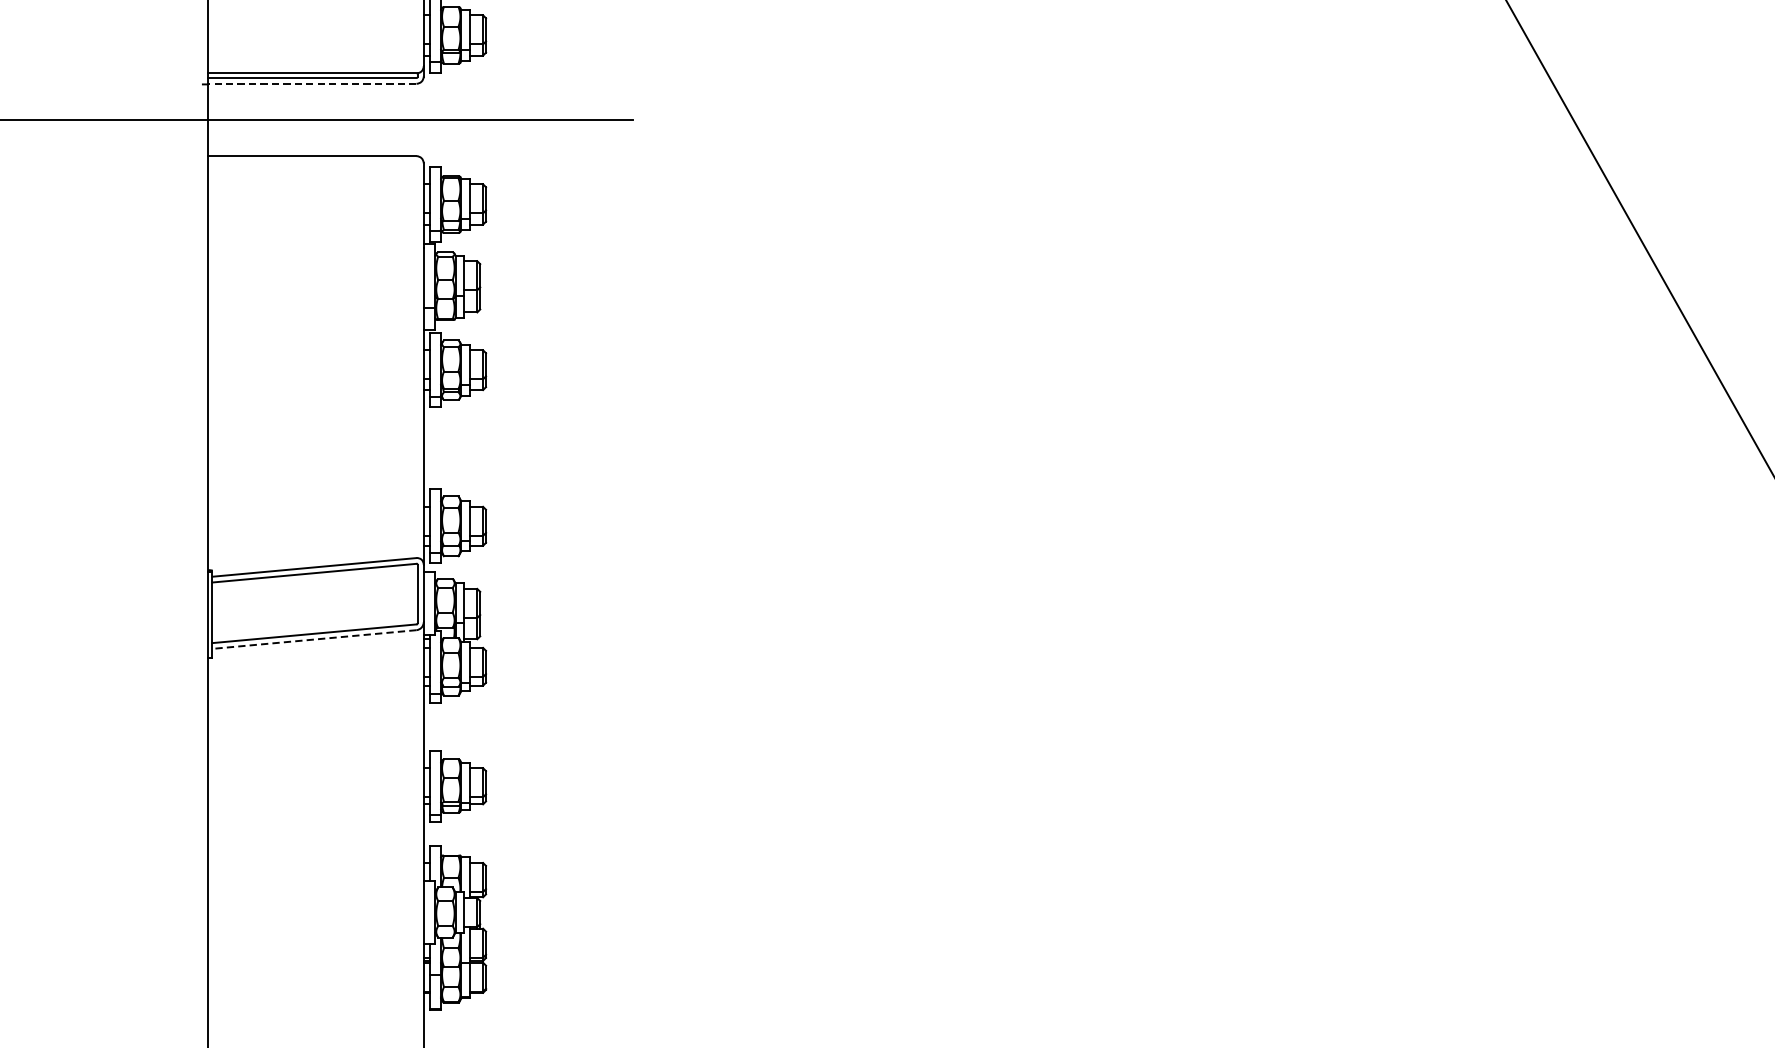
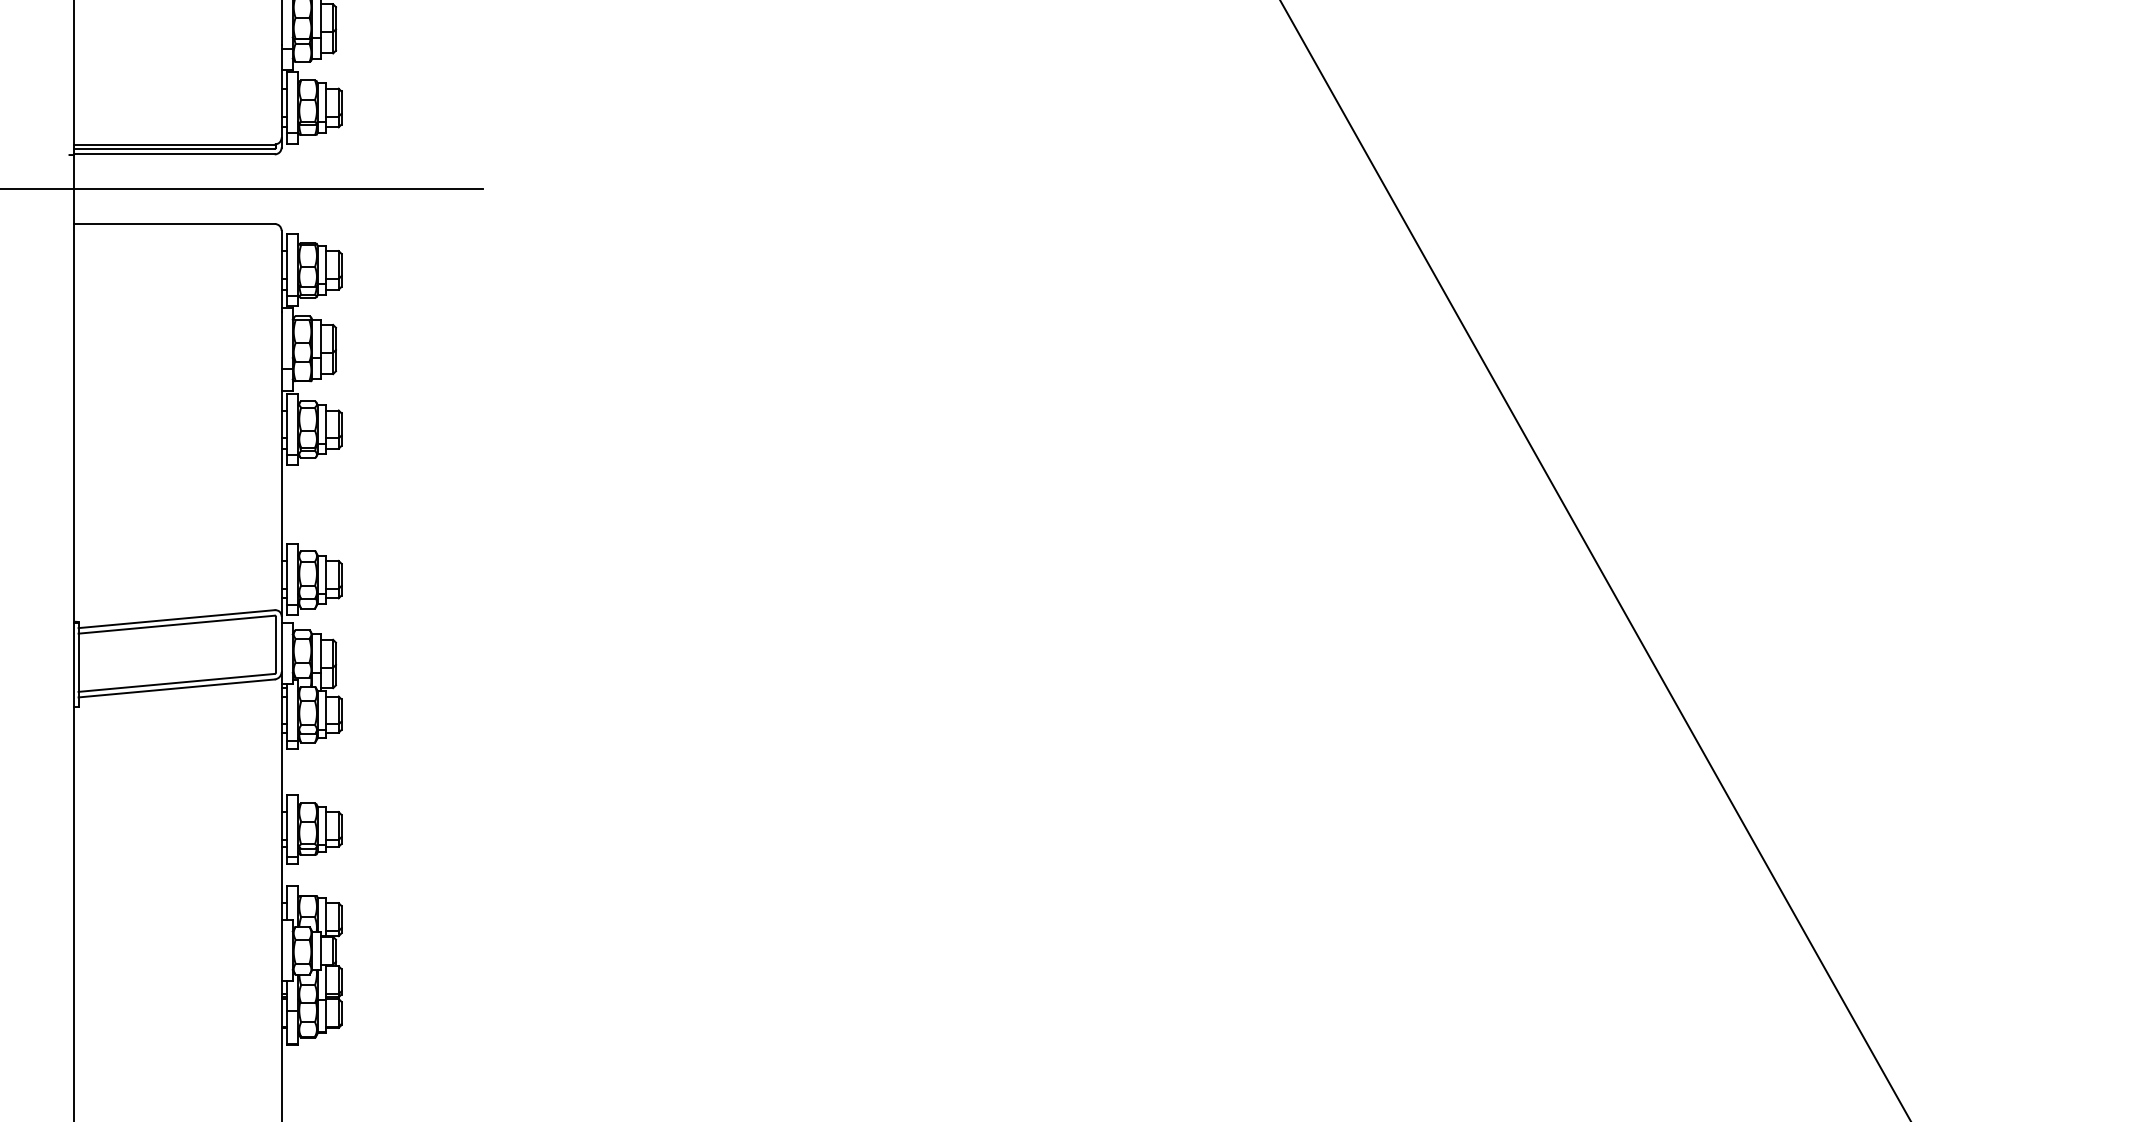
line: (312, 83) -> (174, 154), dashed -> solid
line: (314, 639) -> (176, 688), dashed -> solid

